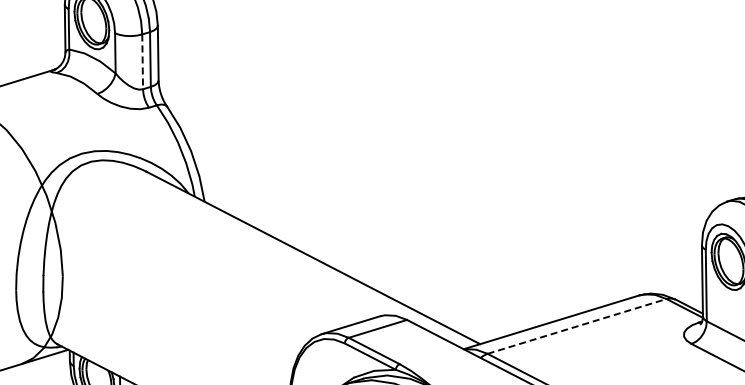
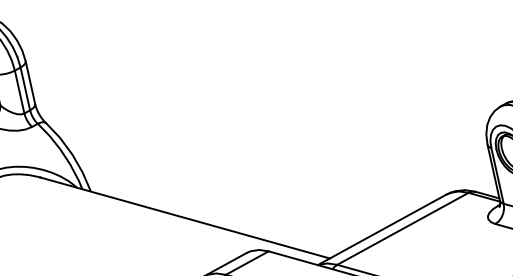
line: (142, 62) -> (19, 92), dashed -> solid
line: (577, 326) -> (403, 228), dashed -> solid

